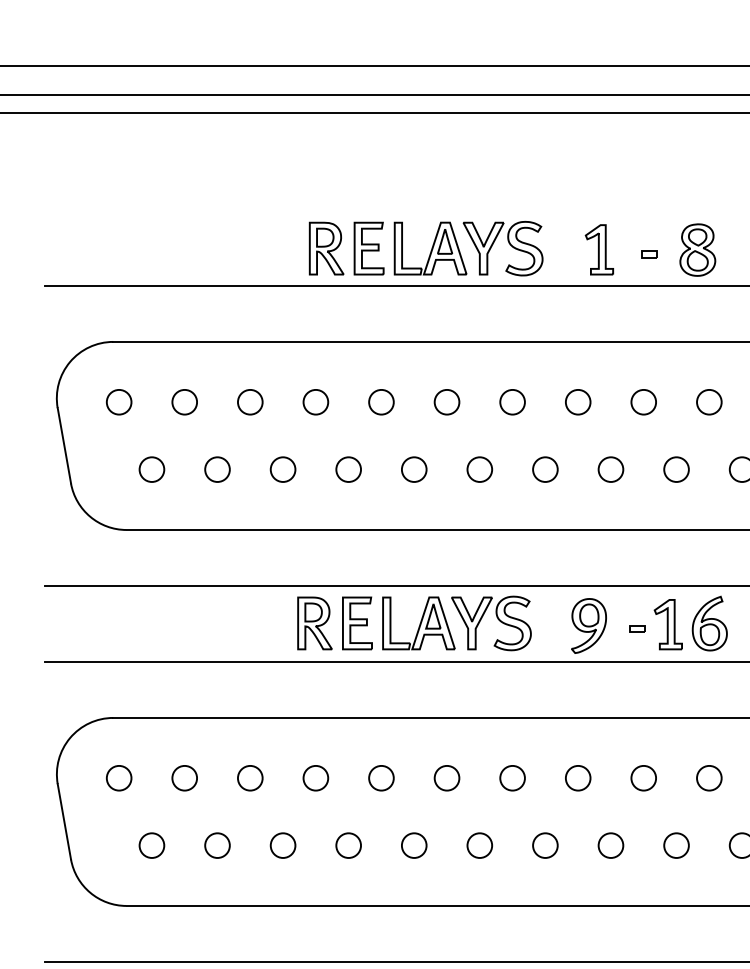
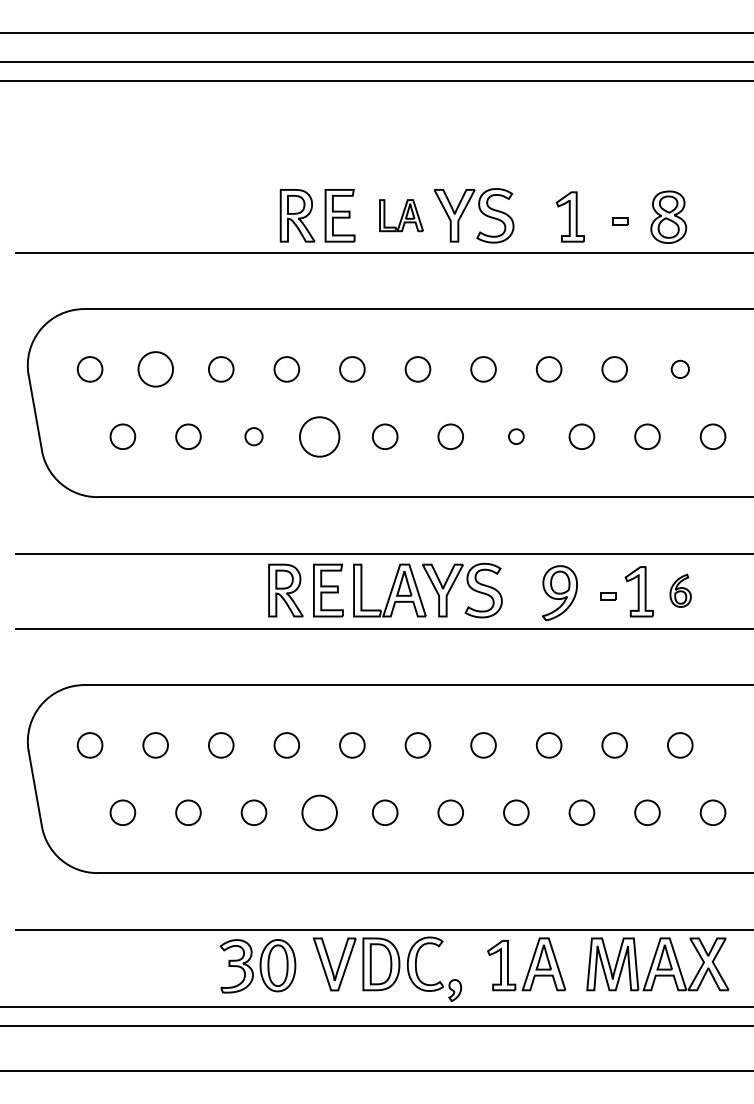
part: (430, 248) -> (401, 215), size x0.6
circle: (184, 402) -> (155, 369), size x1.4
circle: (709, 402) -> (680, 369), size x0.7
circle: (282, 469) -> (253, 436), size x0.7
circle: (348, 469) -> (319, 436), size x1.6
circle: (545, 469) -> (516, 436), size x0.6
part: (709, 623) -> (680, 590), size x0.6
circle: (348, 845) -> (319, 812), size x1.4

